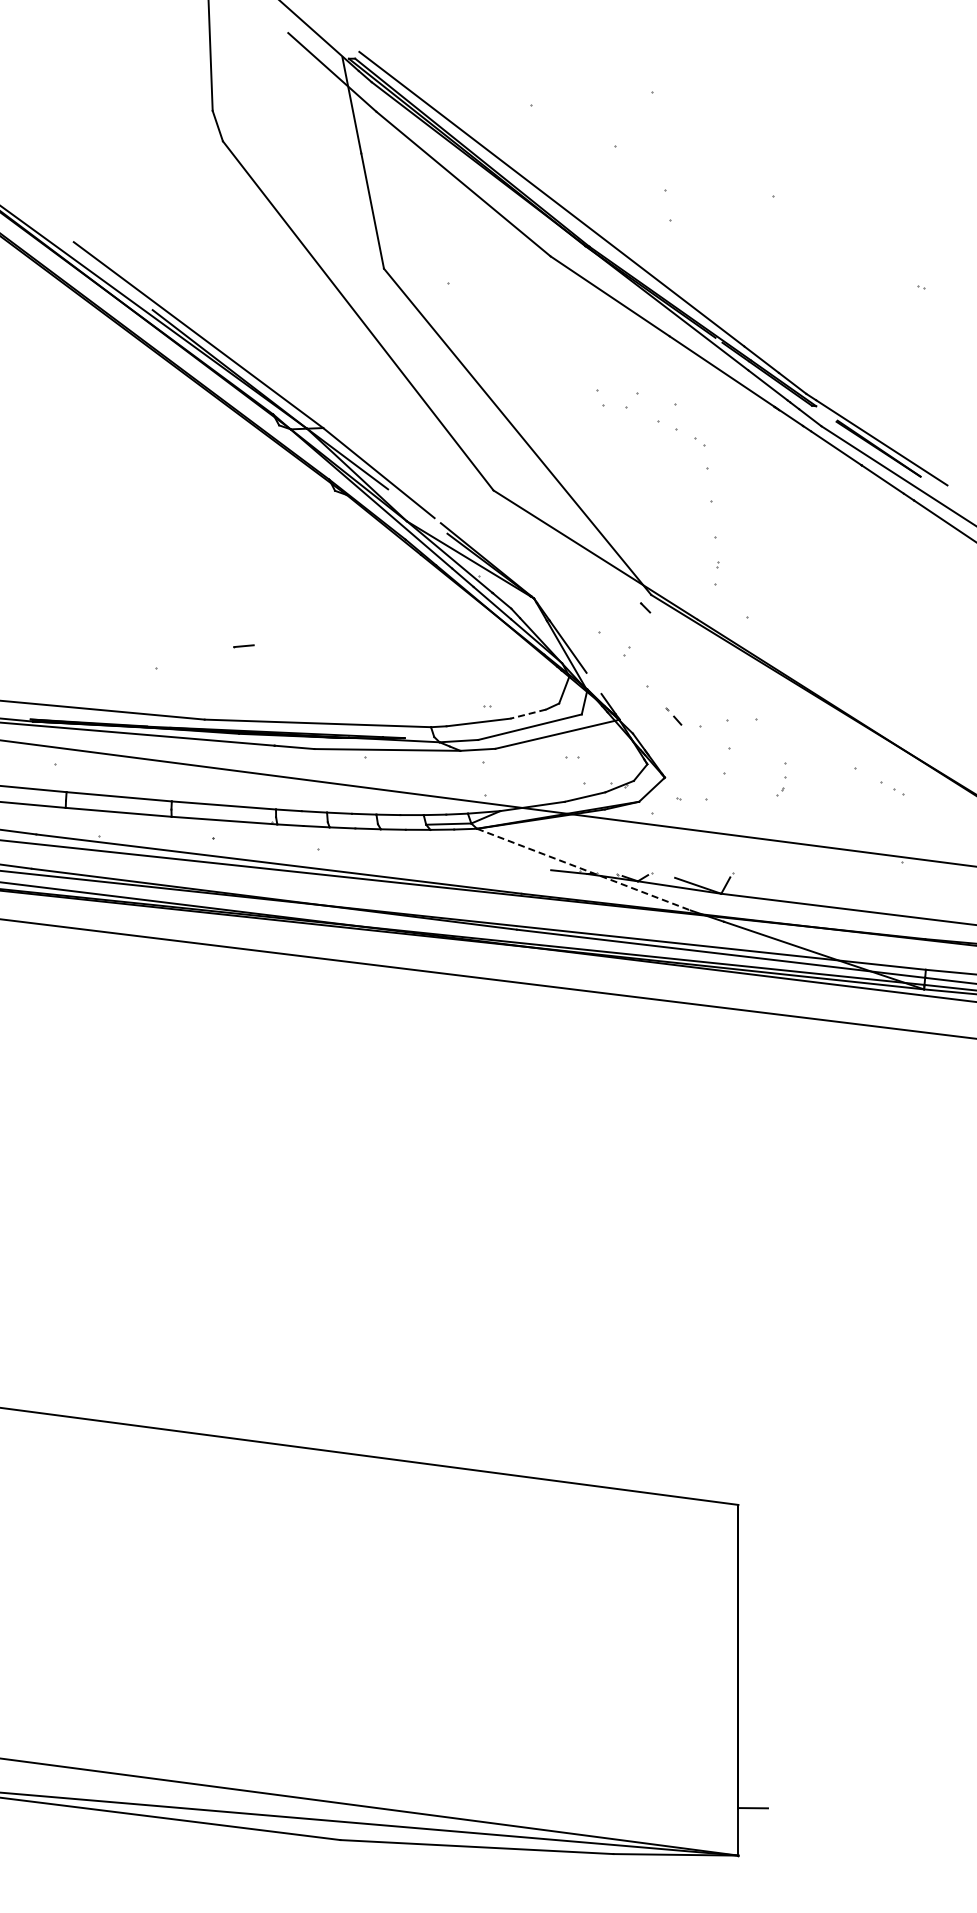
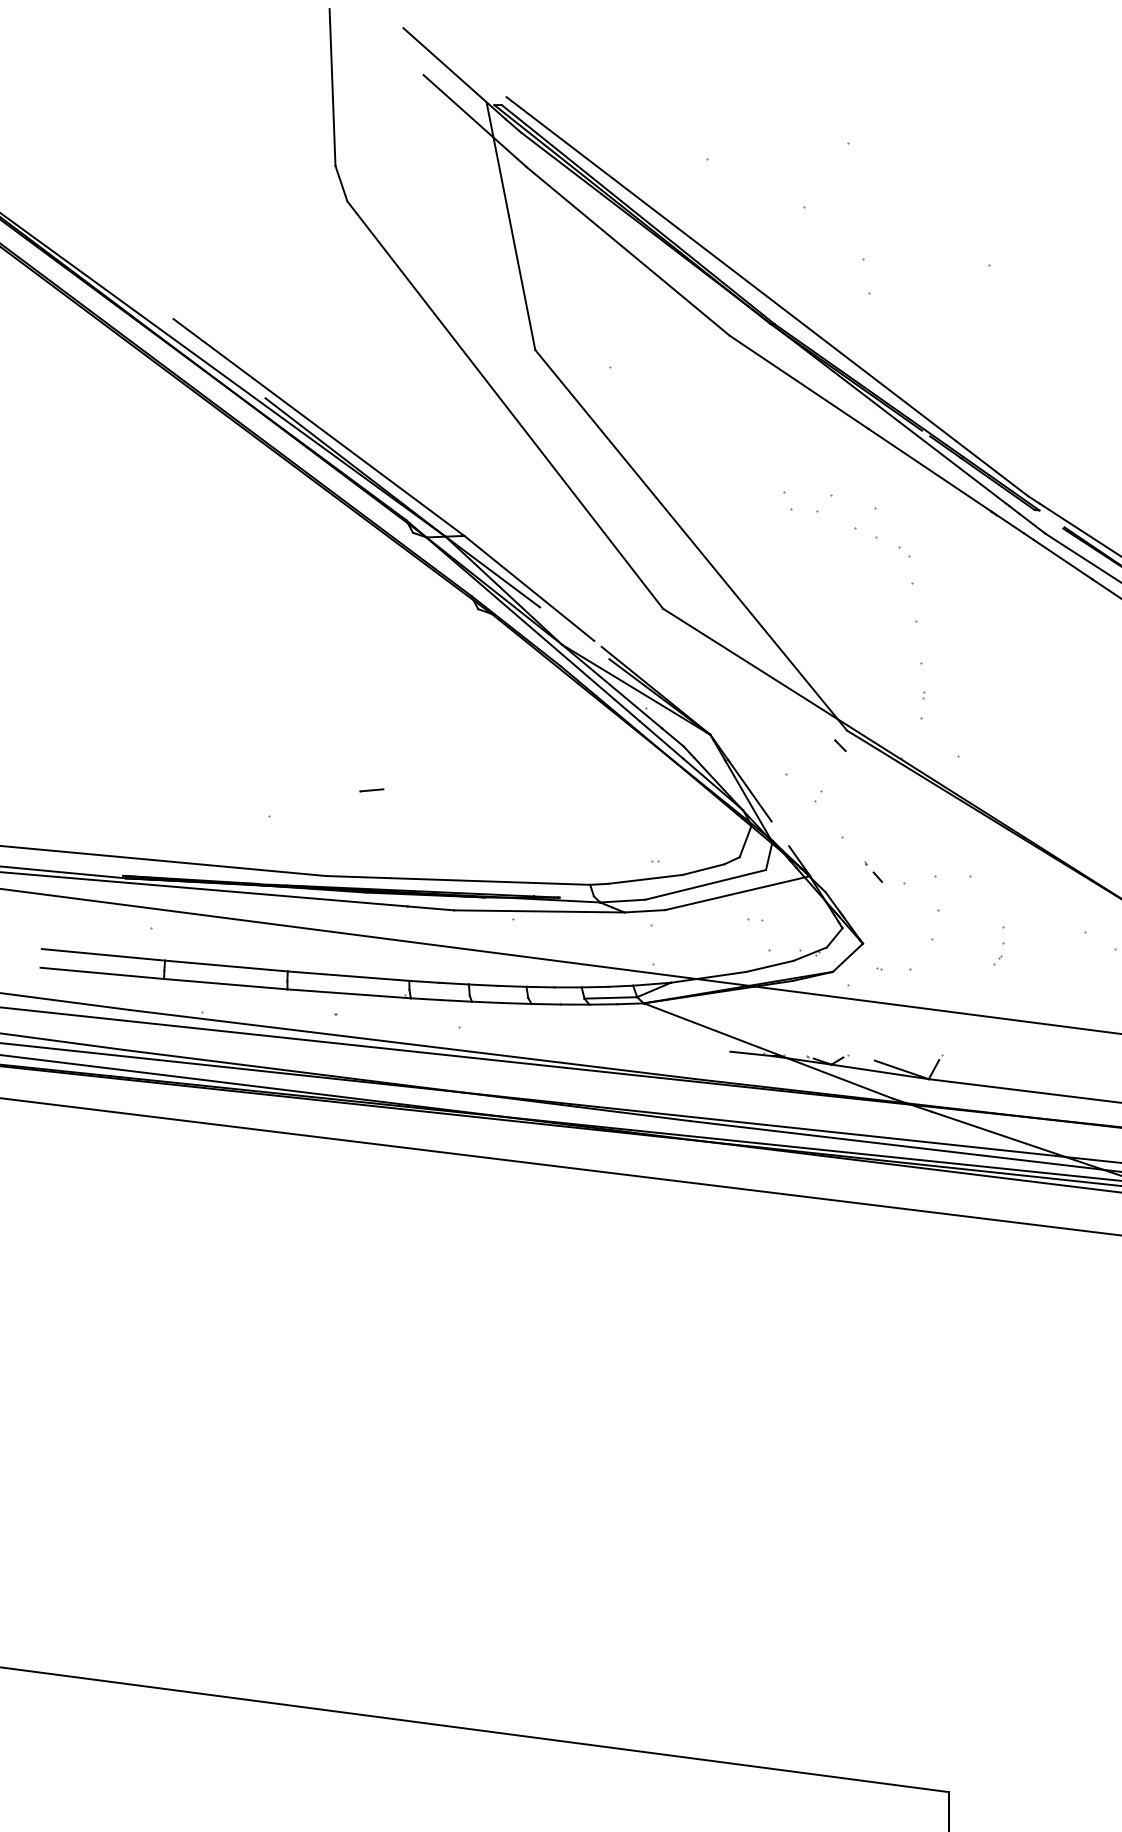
line: (527, 714) -> (702, 870), dashed -> solid
line: (584, 869) -> (769, 1050), dashed -> solid

